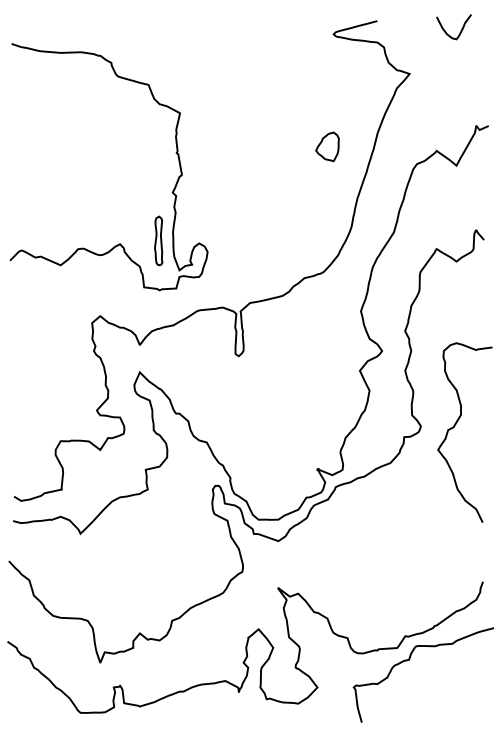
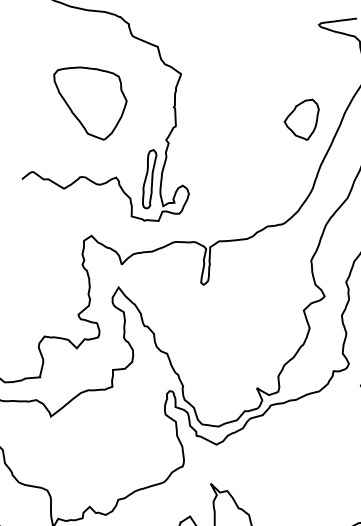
part: (327, 146) -> (301, 118), size x1.67
part: (75, 160) -> (88, 102), added
part: (158, 240) -> (148, 178), size x1.43

